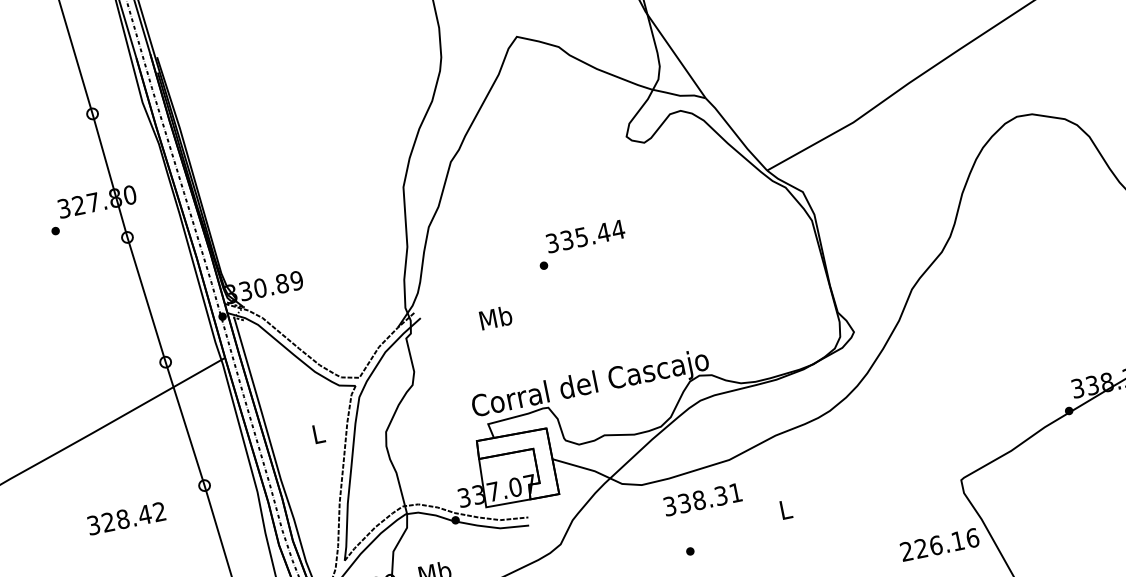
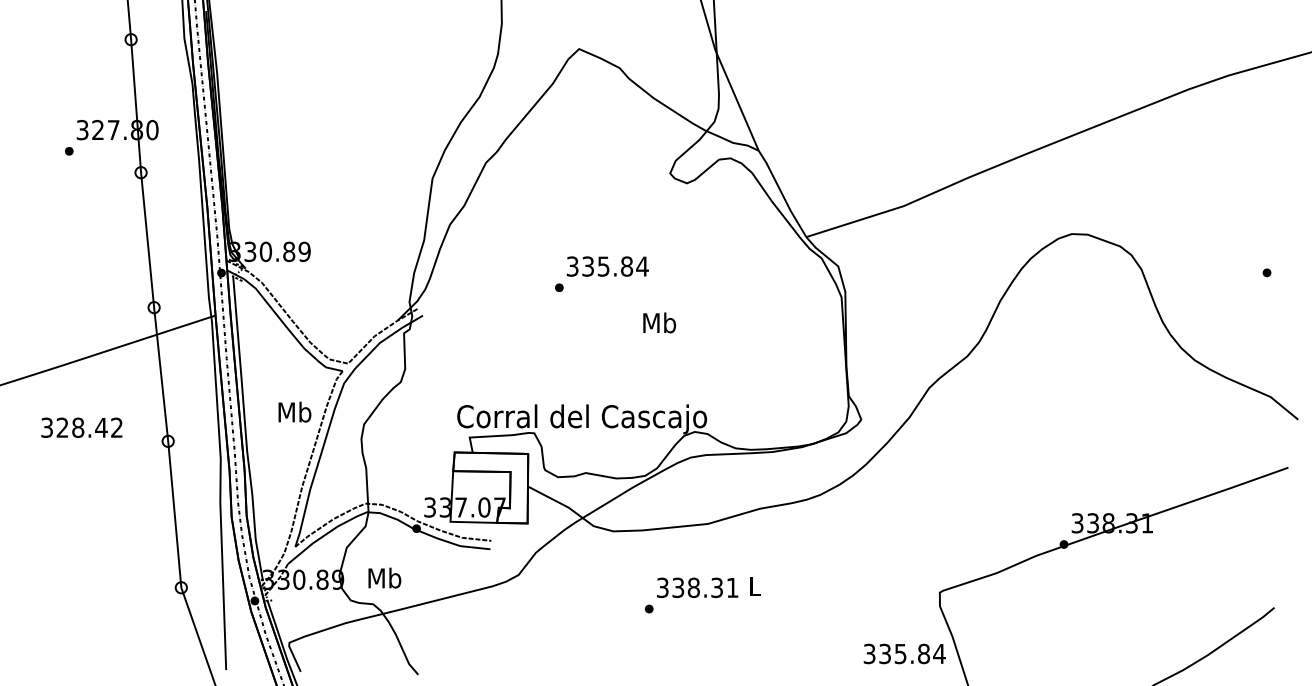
text: (603, 232) -> (626, 266), 335.44 -> 335.84
text: (495, 317) -> (659, 322), moved
text: (317, 433) -> (294, 411), L -> Mb
text: (702, 499) -> (697, 587), moved
text: (126, 518) -> (81, 427), moved
text: (939, 544) -> (904, 653), 226.16 -> 335.84

